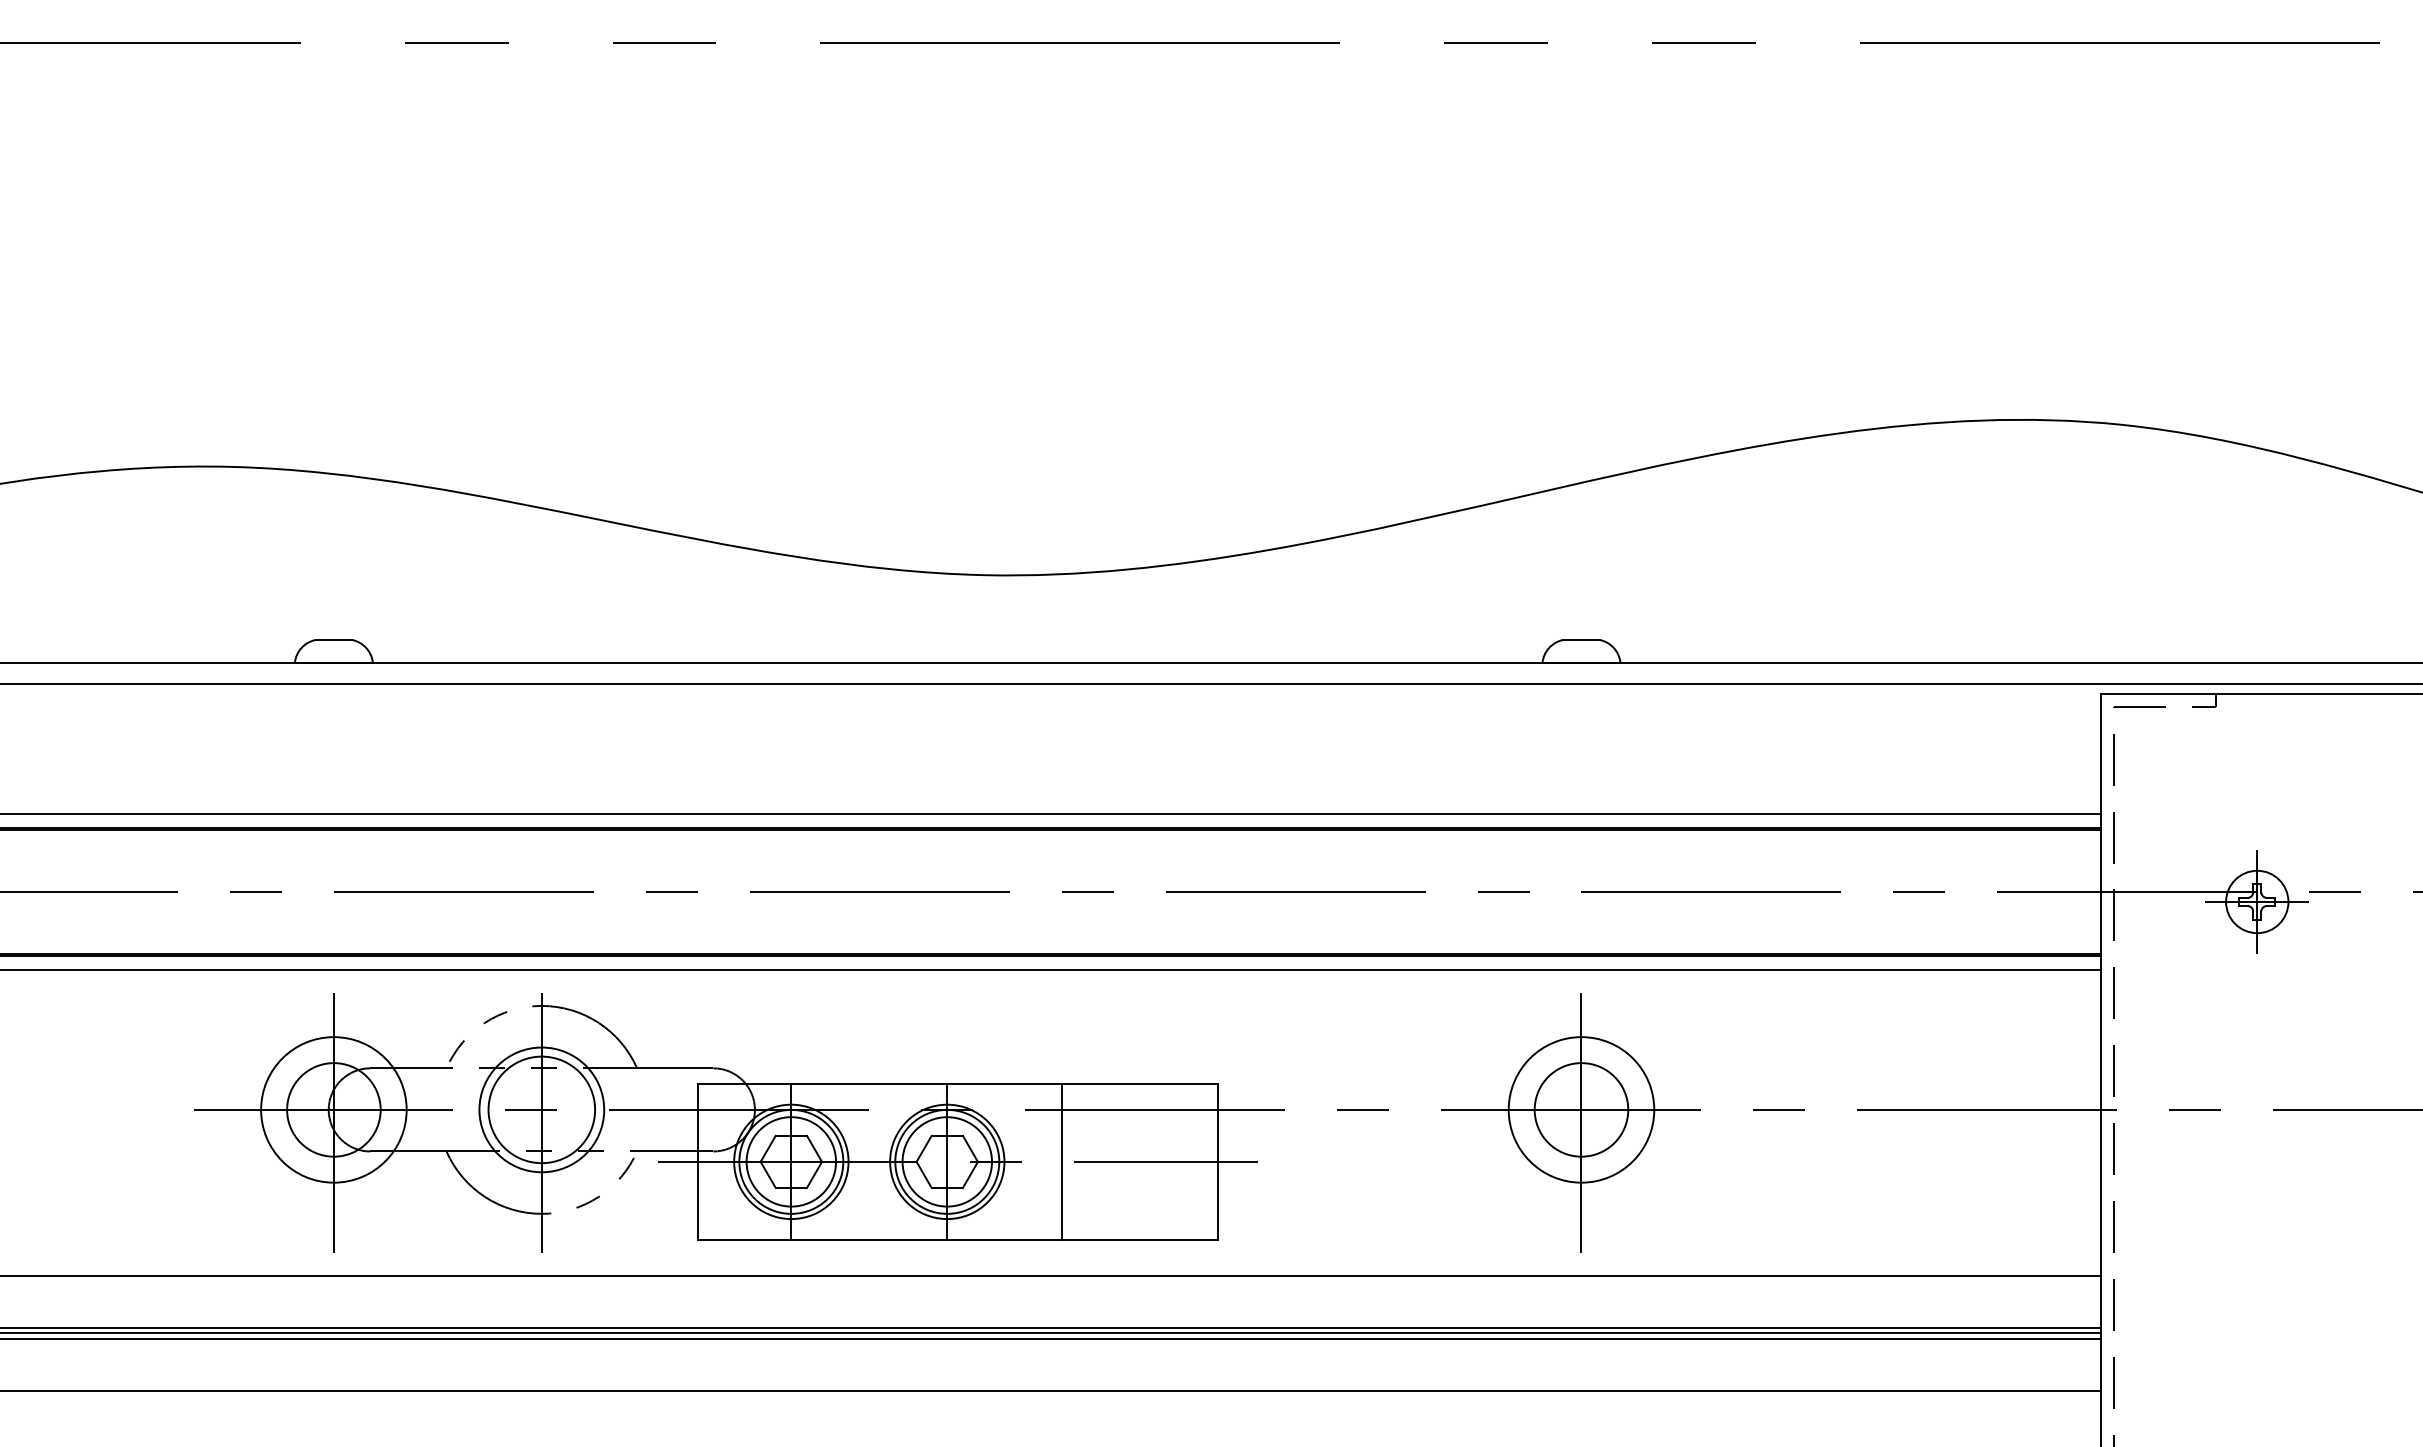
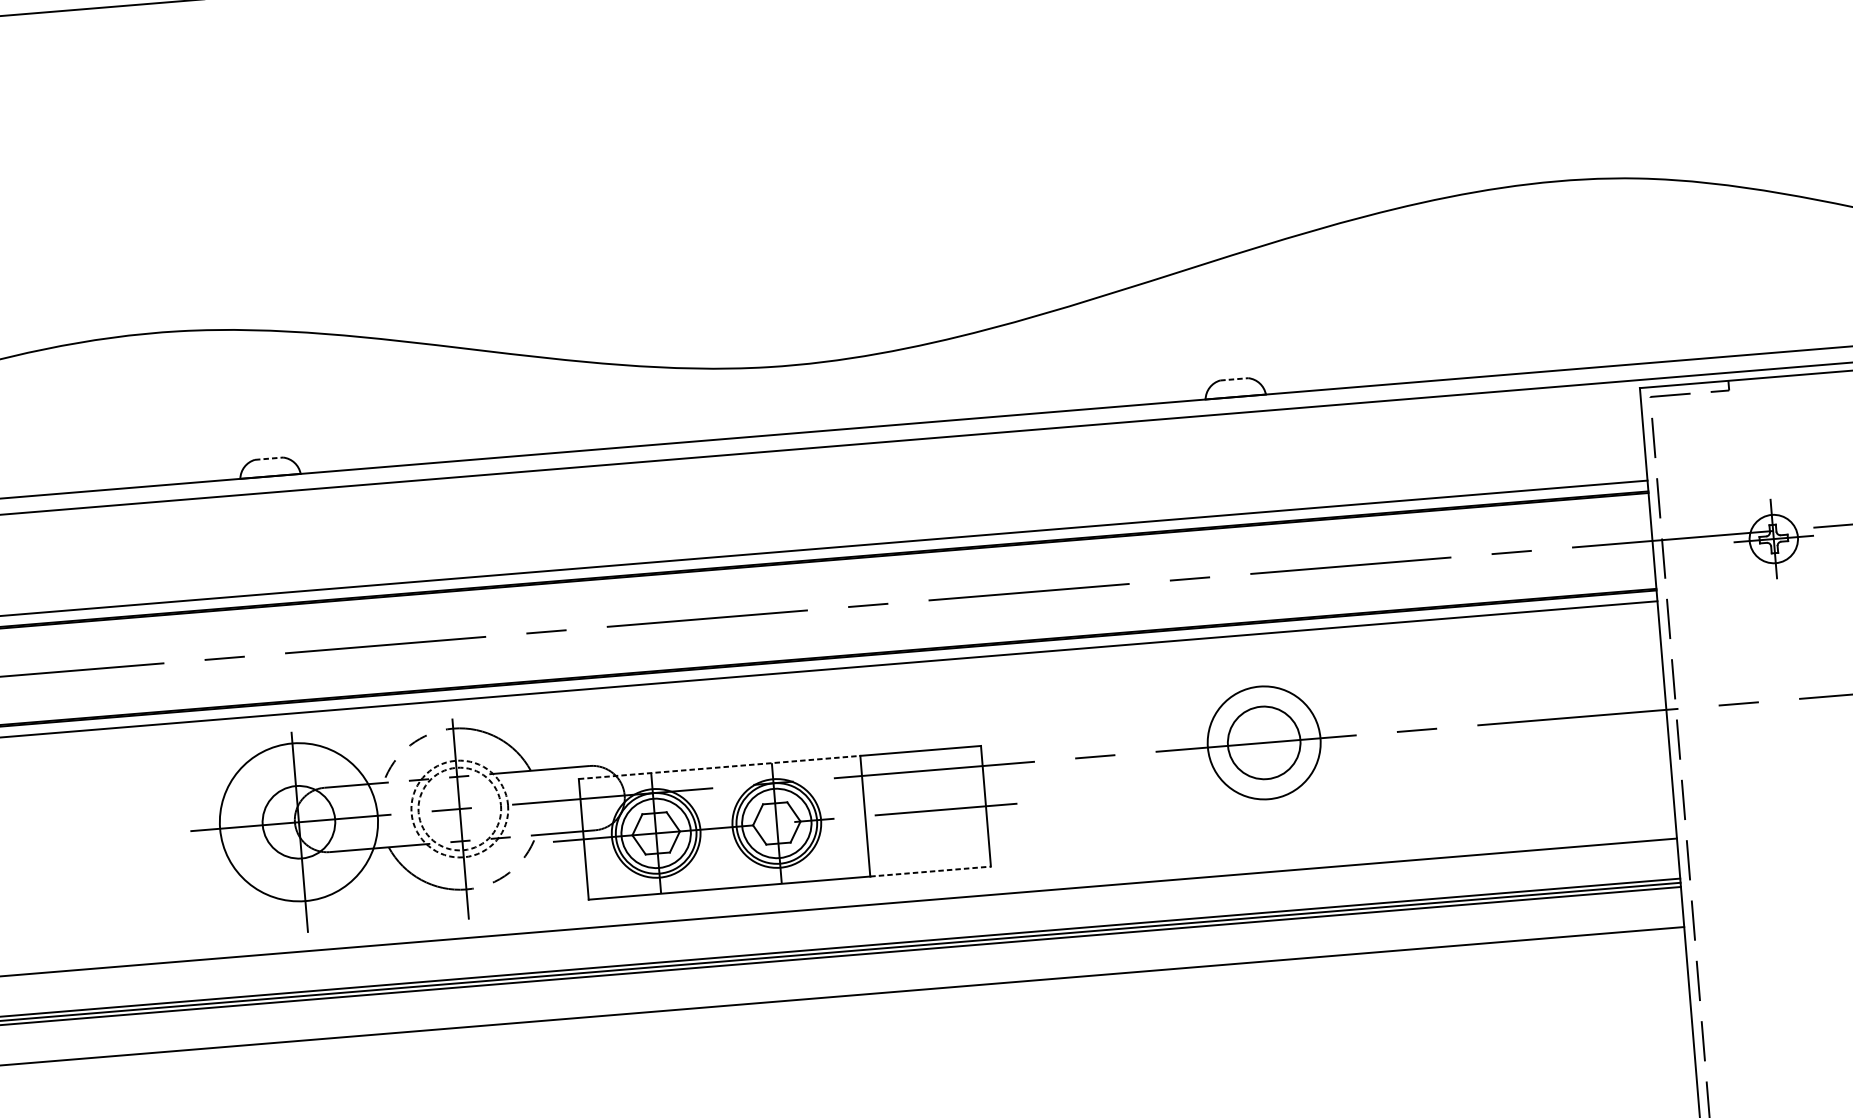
line: (334, 639) -> (269, 458), solid -> dashed
line: (1581, 639) -> (1234, 378), solid -> dashed
line: (879, 1083) -> (719, 767), solid -> dashed
circle: (333, 1109) -> (298, 821), size x1.4
circle: (541, 1109) -> (459, 808), solid -> dashed
circle: (541, 1109) -> (459, 808), solid -> dashed
line: (1581, 1109) -> (1264, 742), removed
line: (1139, 1239) -> (930, 871), solid -> dashed

